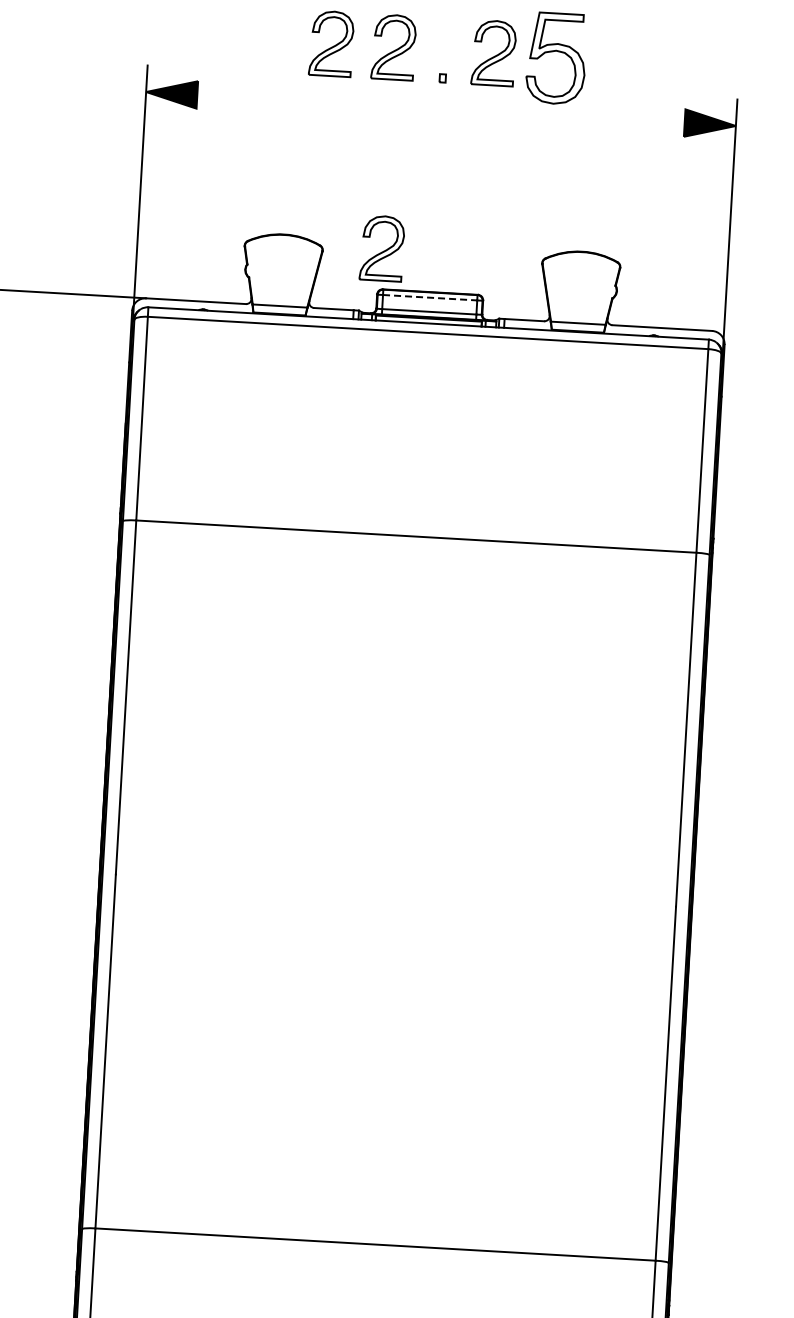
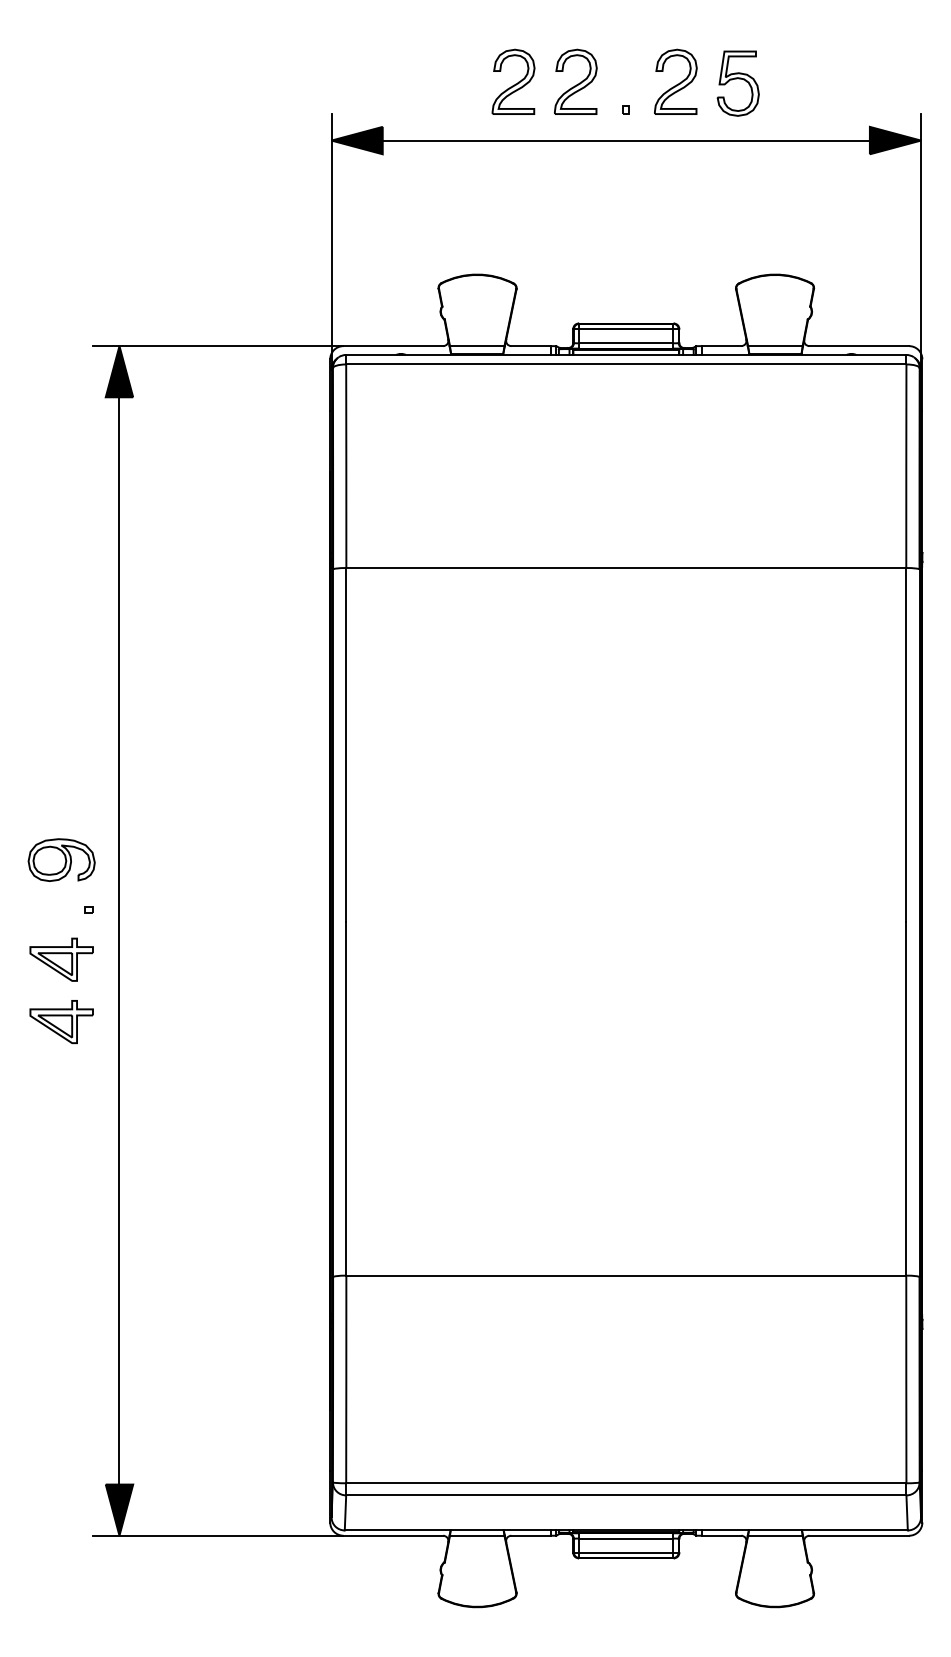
part: (555, 58) -> (737, 83), size x0.71
line: (440, 108) -> (625, 140), added
part: (381, 248) -> (575, 282), removed
line: (430, 298) -> (626, 329), dashed -> solid

